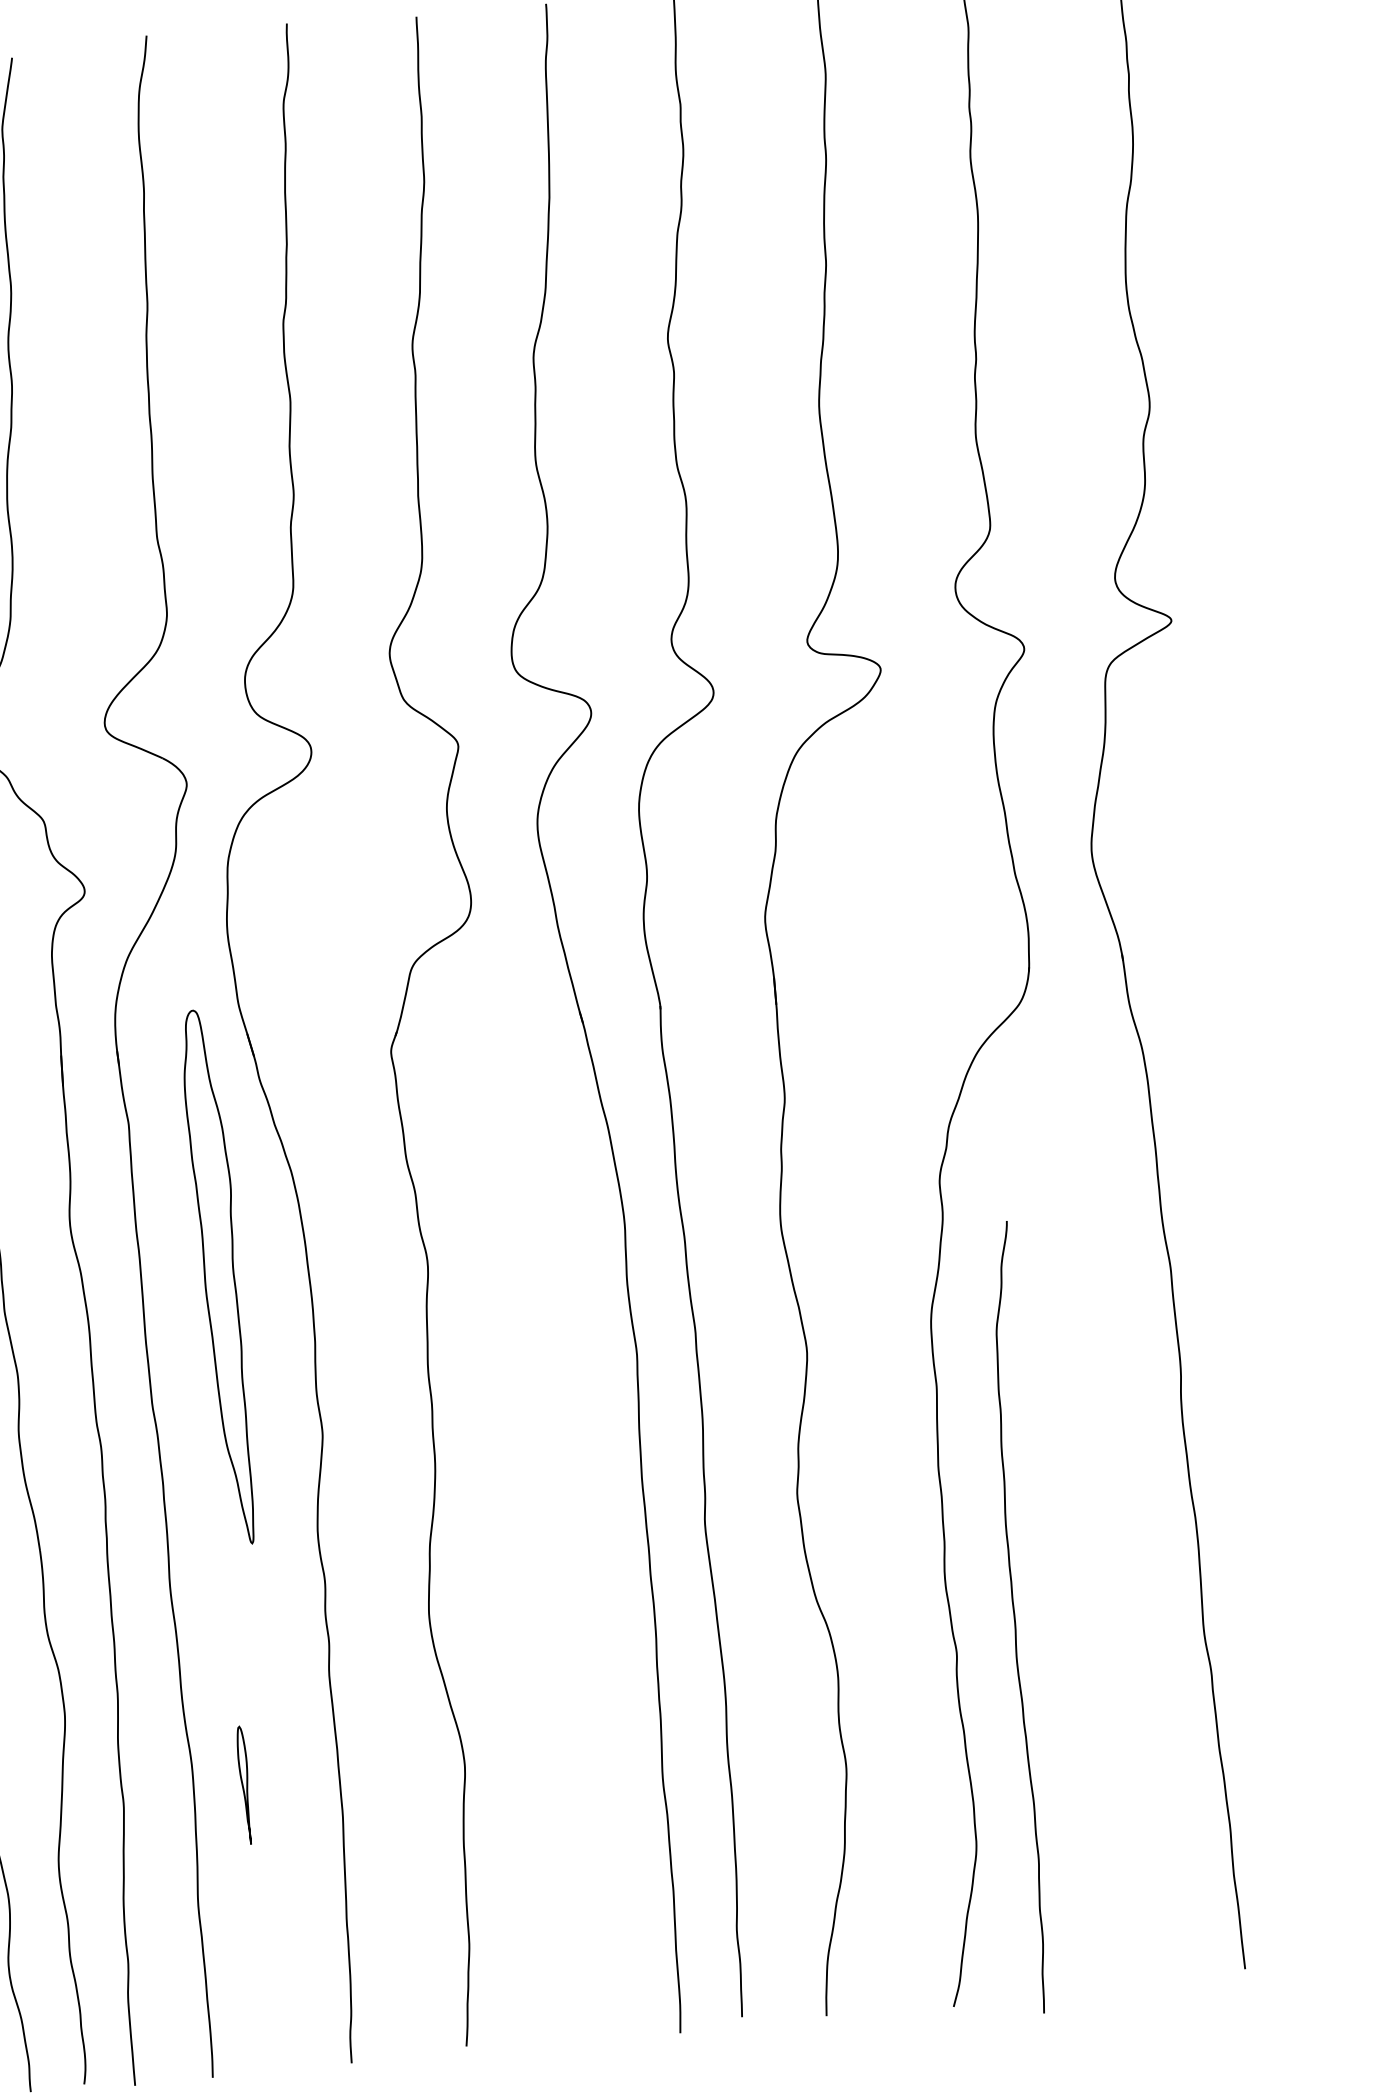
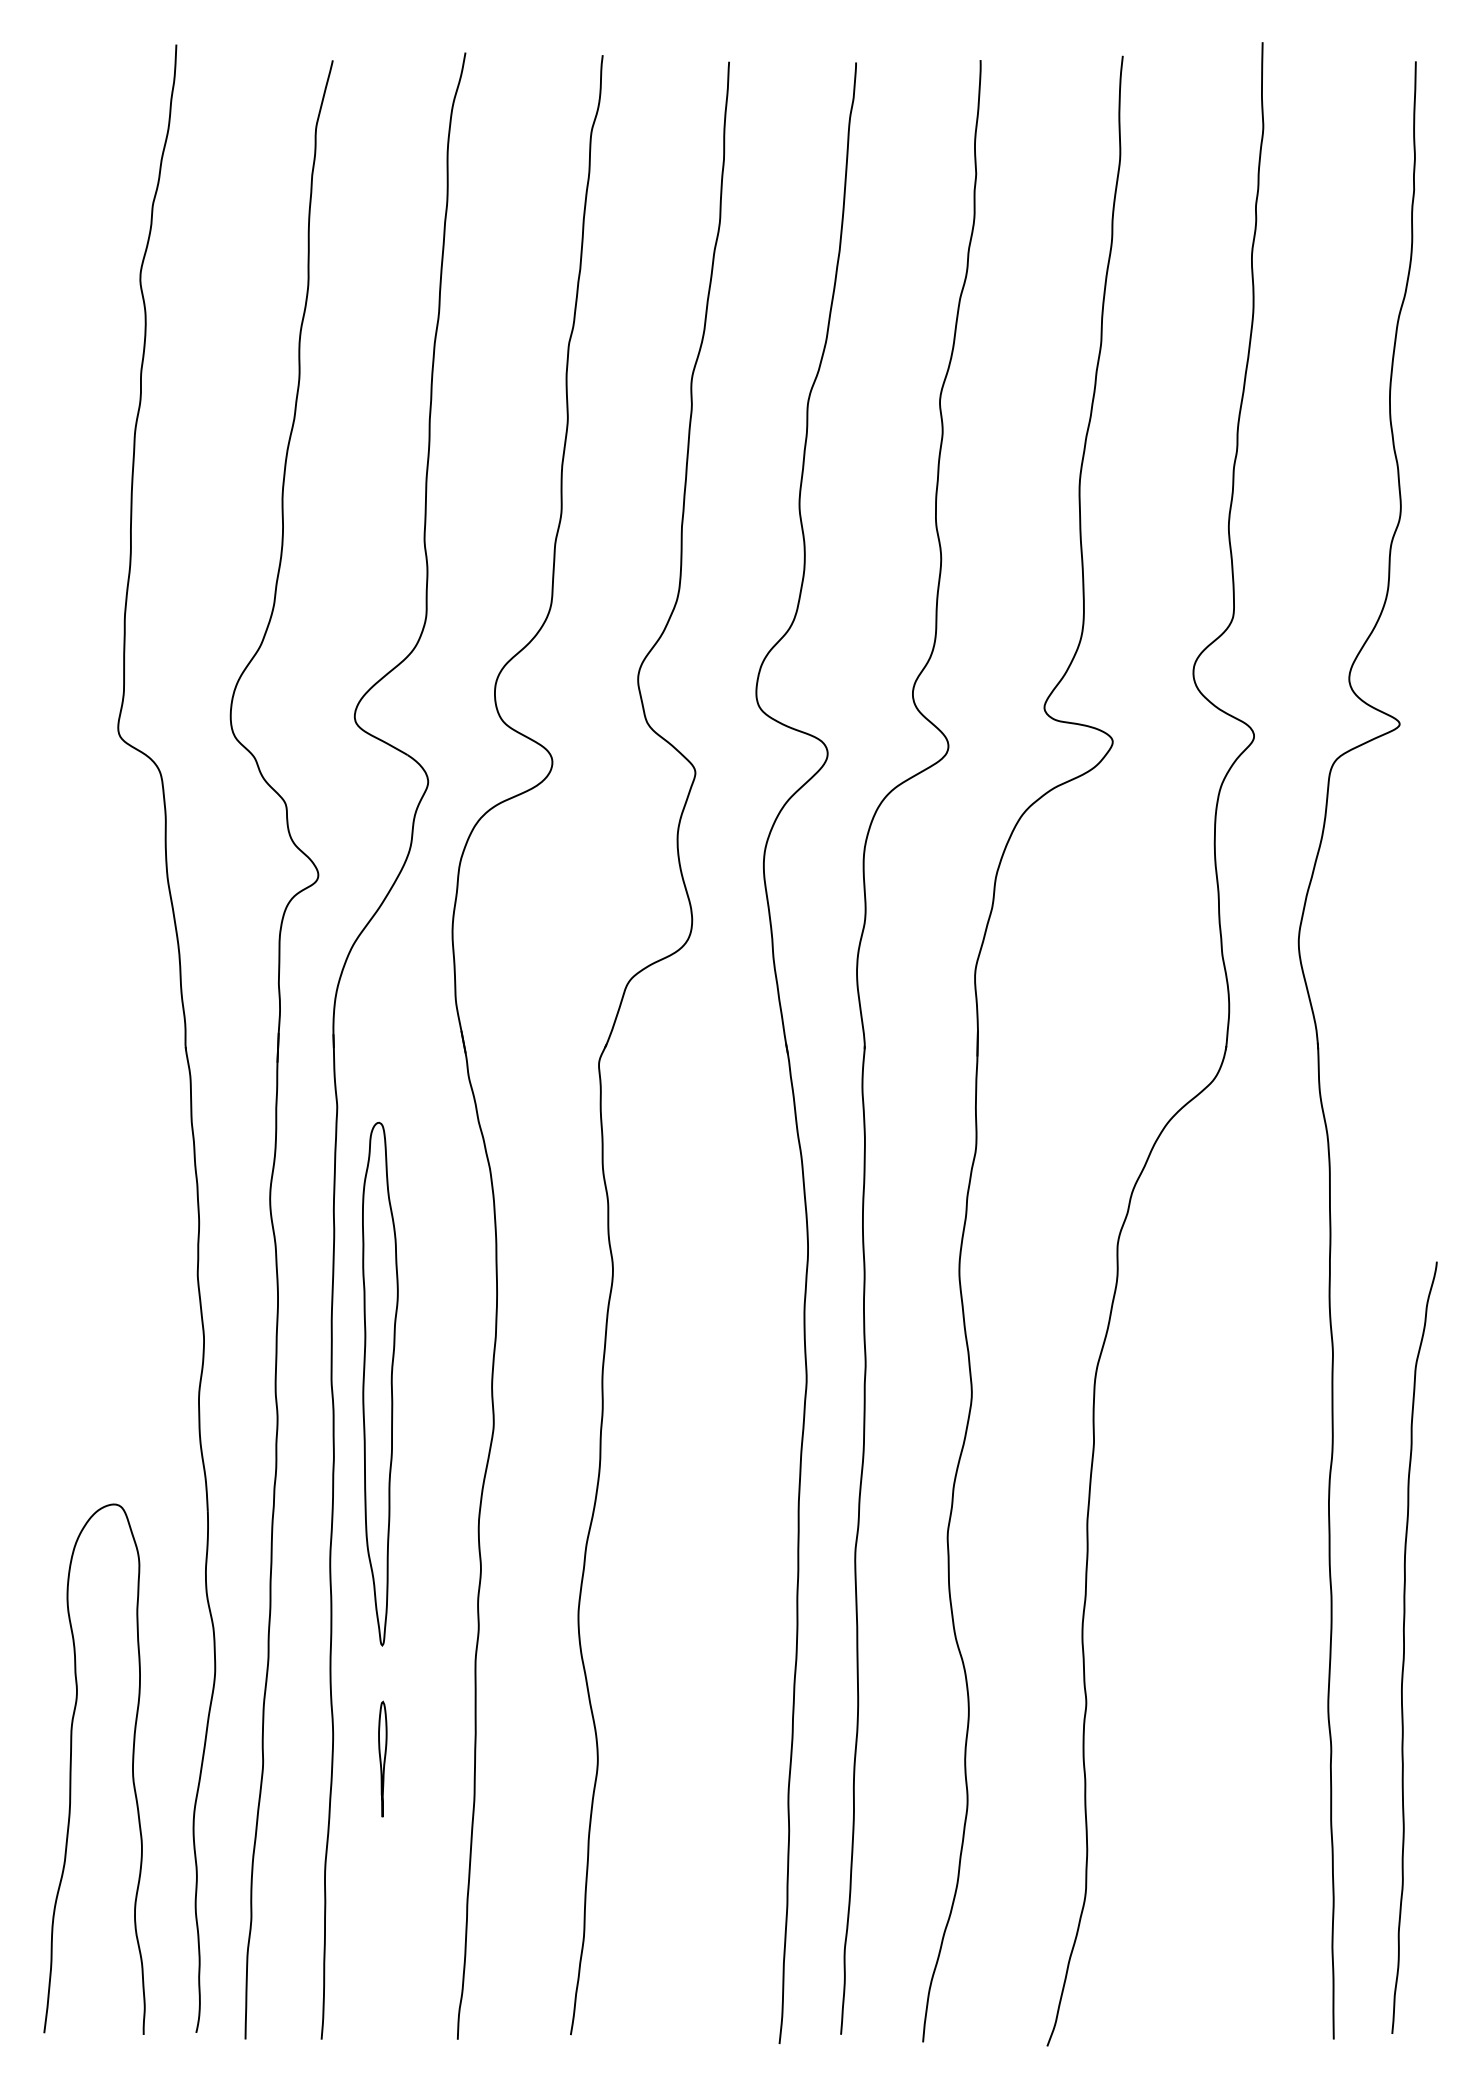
part: (222, 1276) -> (380, 1383), moved
curve: (1015, 1617) -> (1404, 1647), moved

